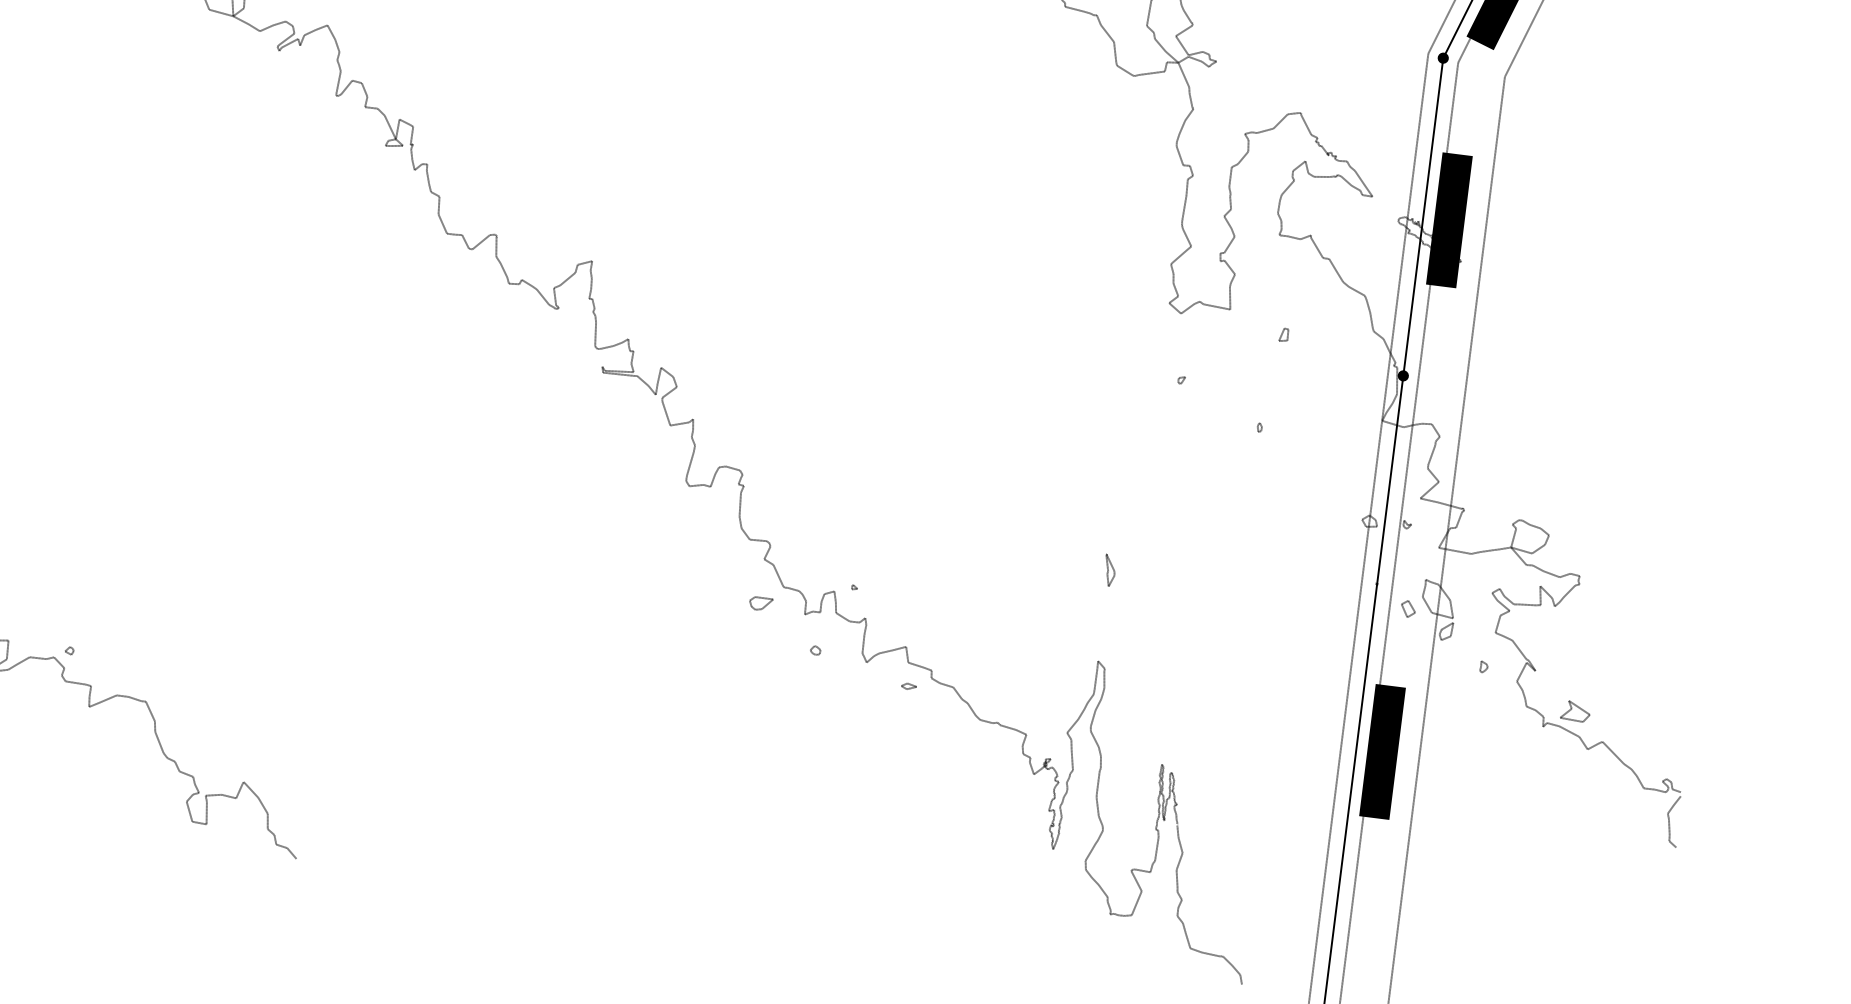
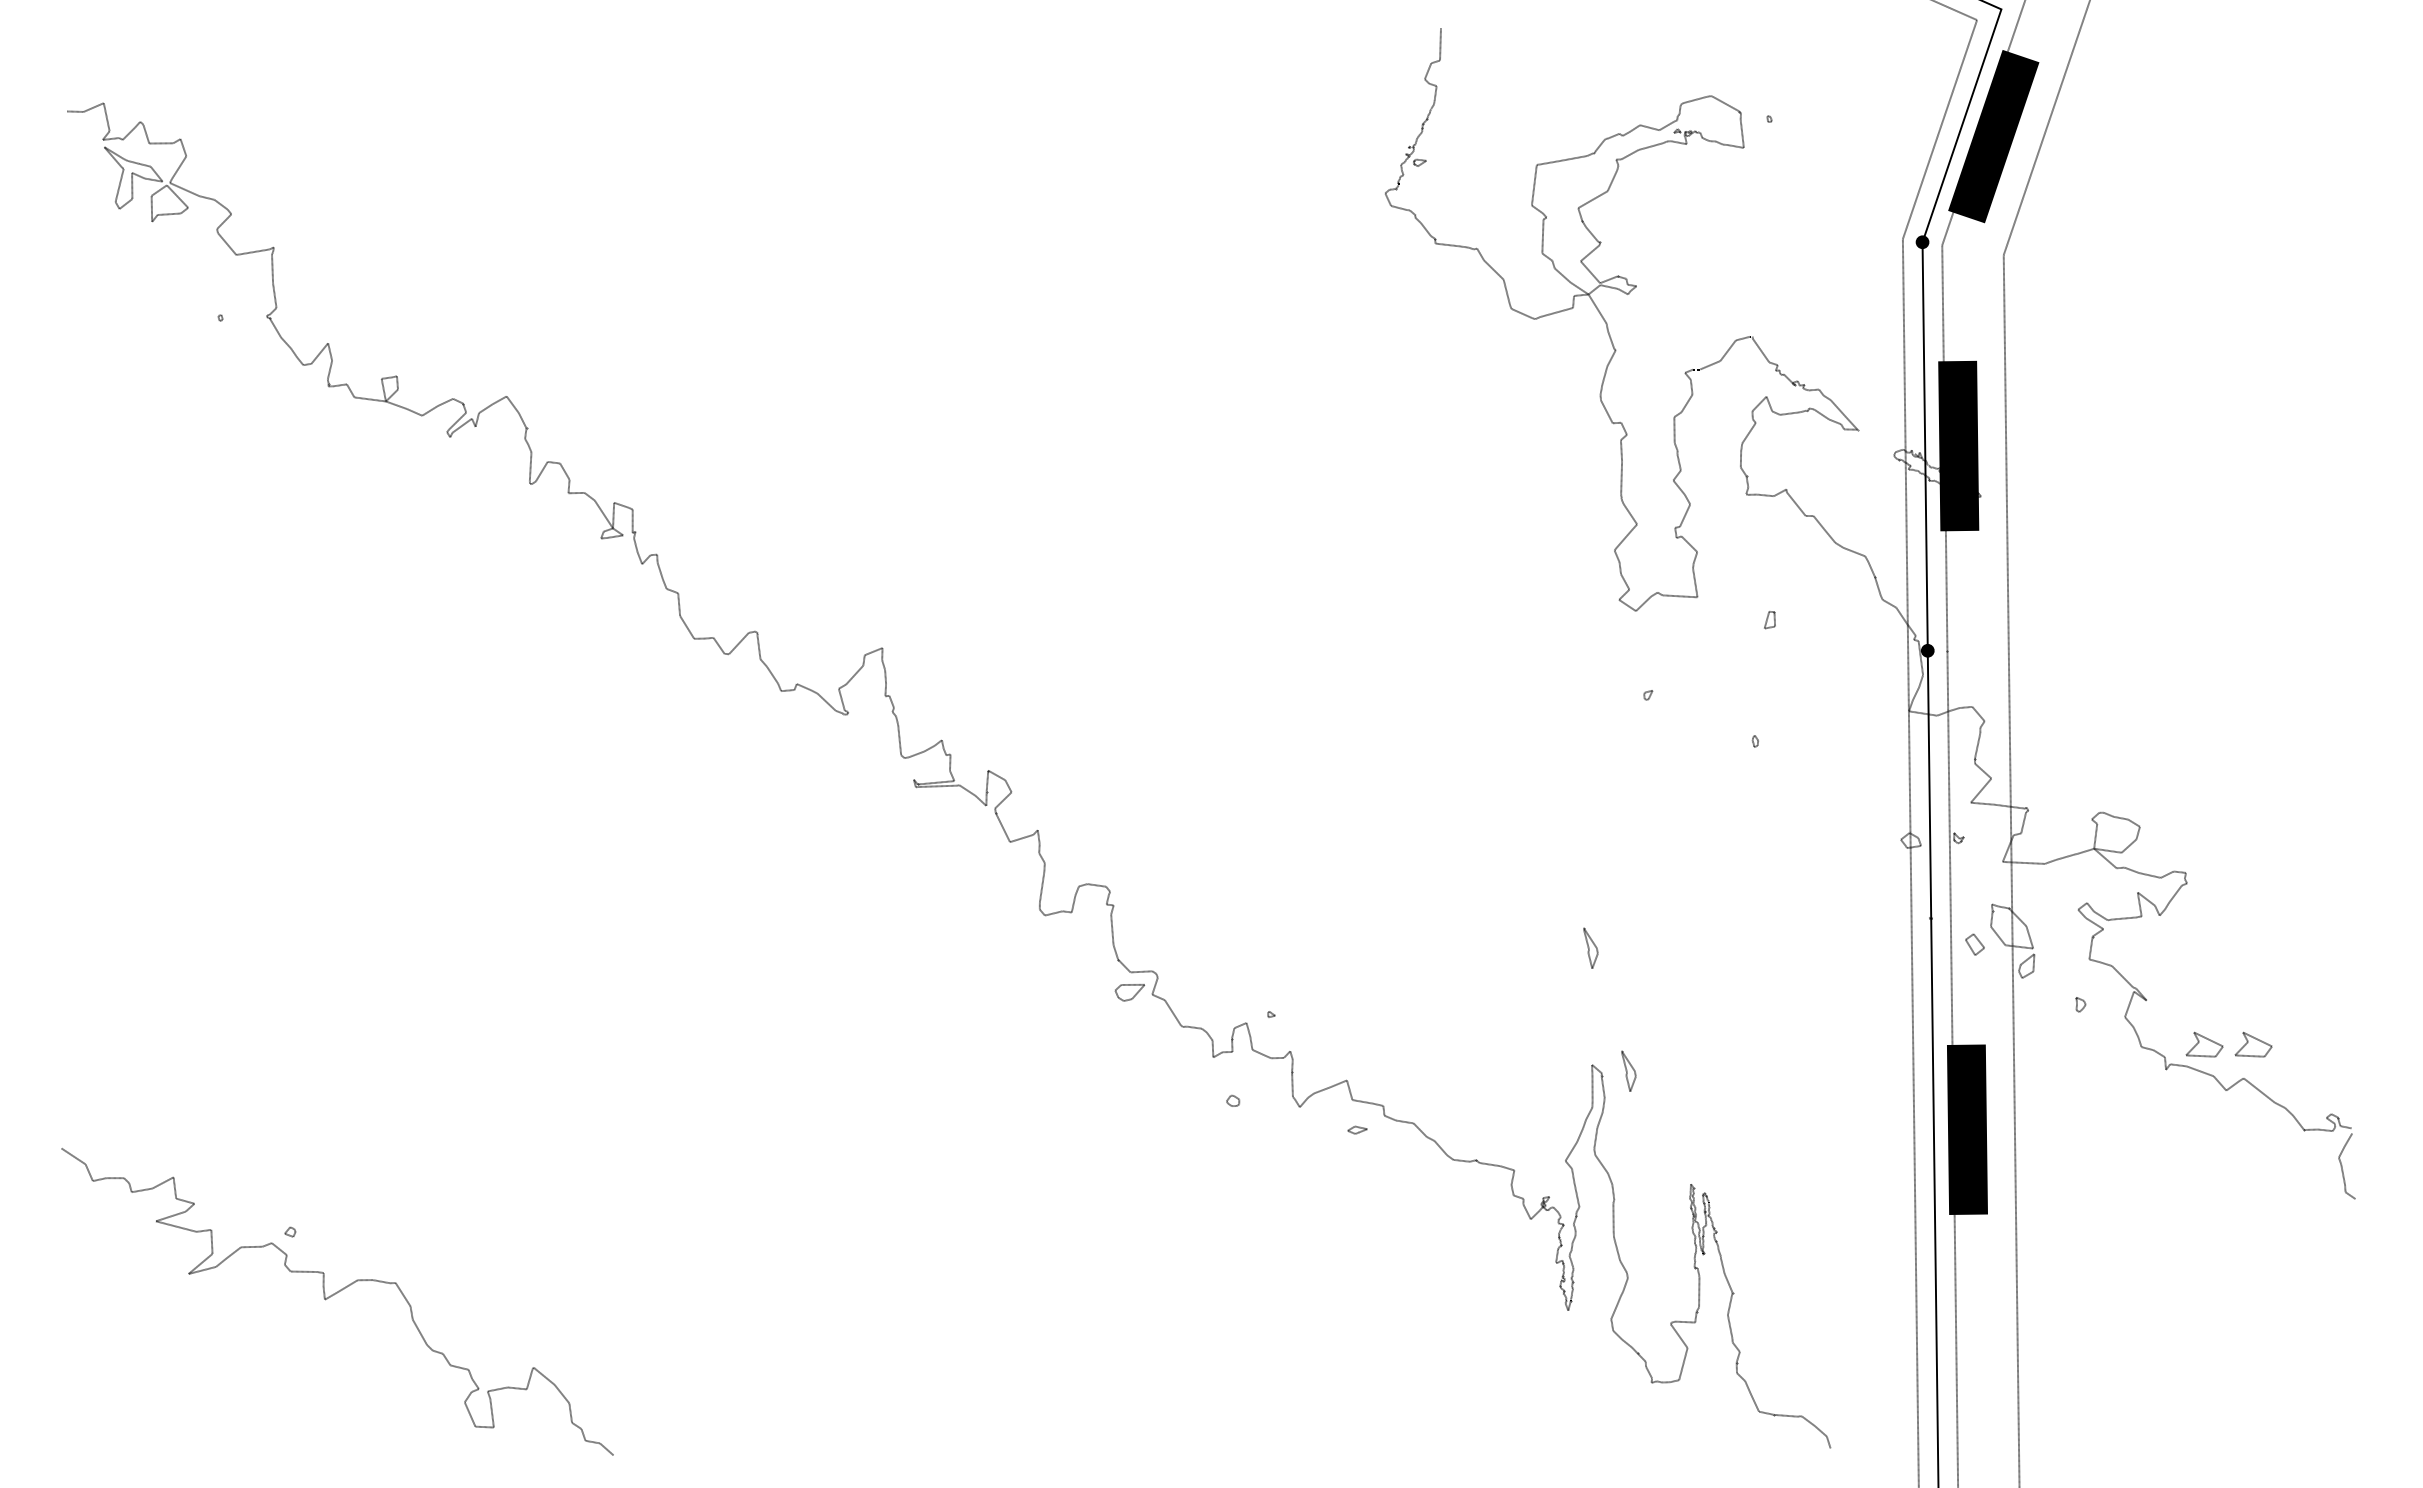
part: (760, 603) -> (1129, 992), moved
part: (1125, 669) -> (1628, 1070), added
part: (1613, 716) -> (2253, 1044), added

